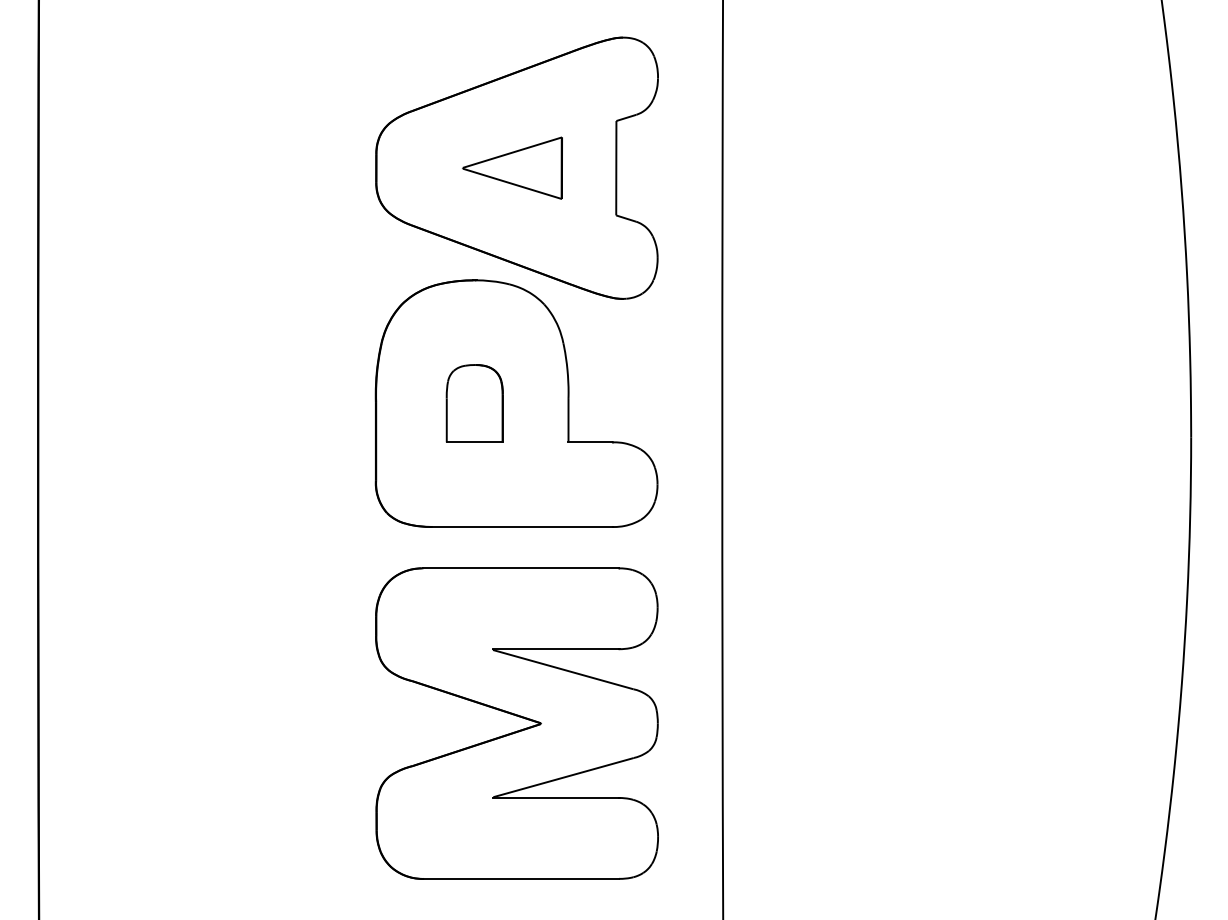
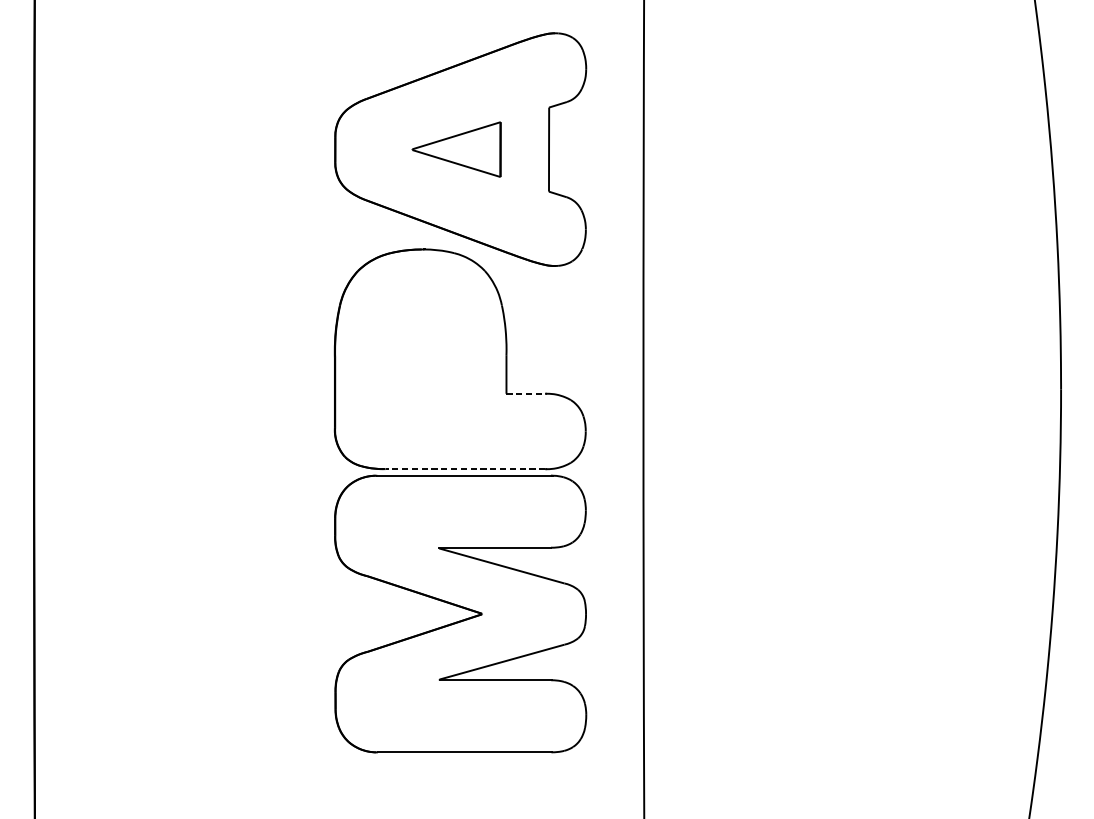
part: (474, 403) -> (422, 359), removed
line: (590, 442) -> (526, 393), solid -> dashed
line: (522, 526) -> (465, 468), solid -> dashed
part: (519, 717) -> (462, 608), moved

